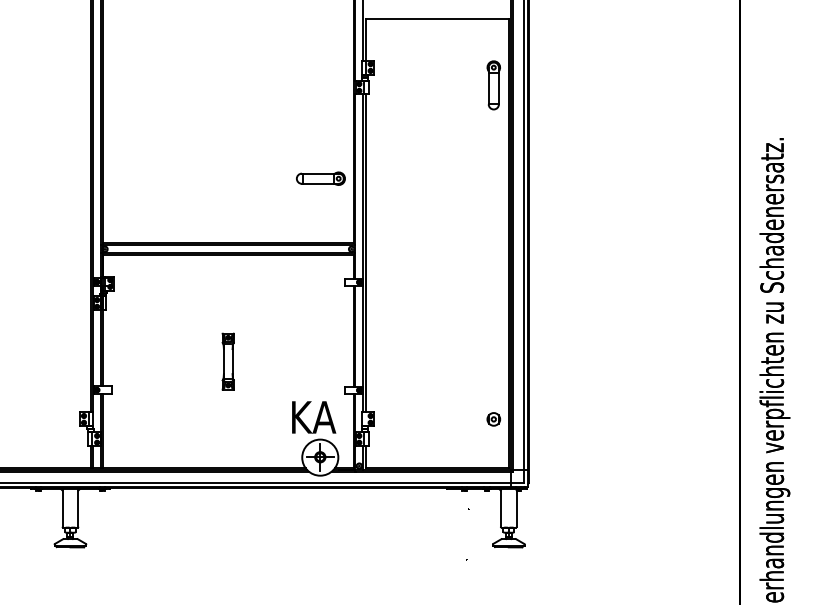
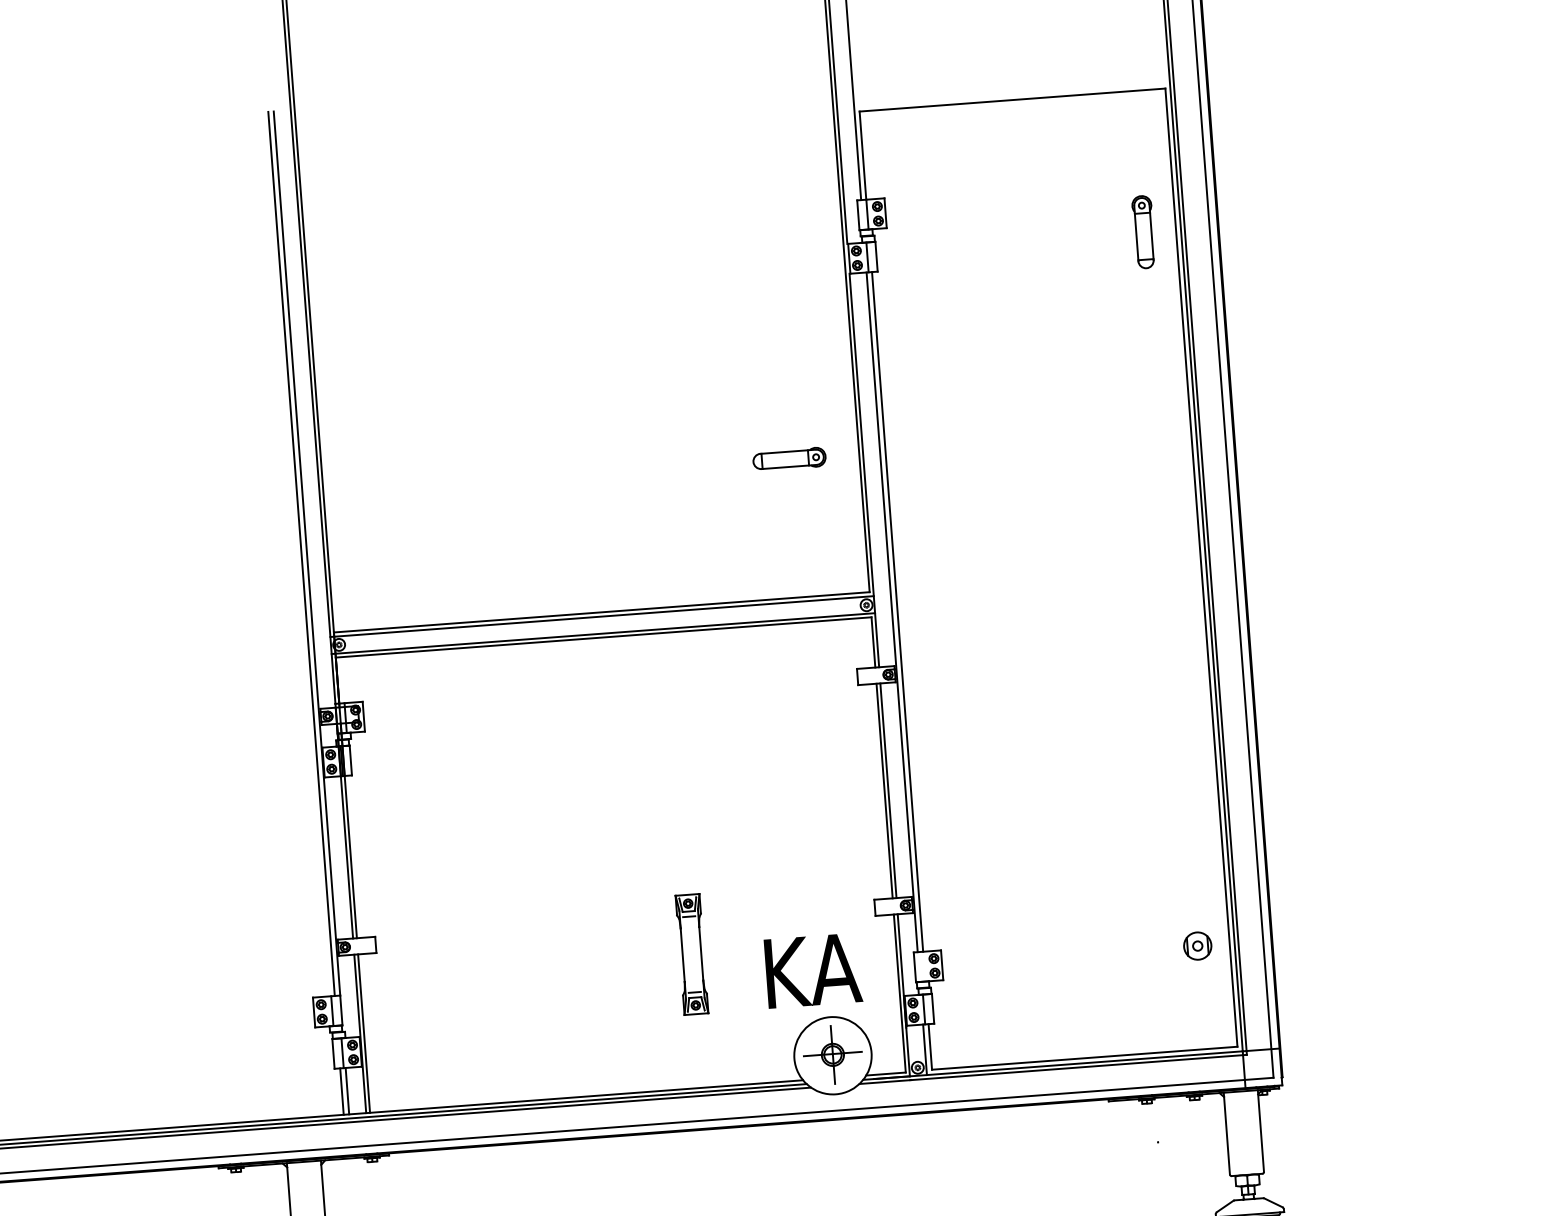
part: (493, 85) -> (1143, 232), size x0.7
part: (320, 178) -> (788, 459), size x0.7
part: (227, 361) -> (690, 954), moved

